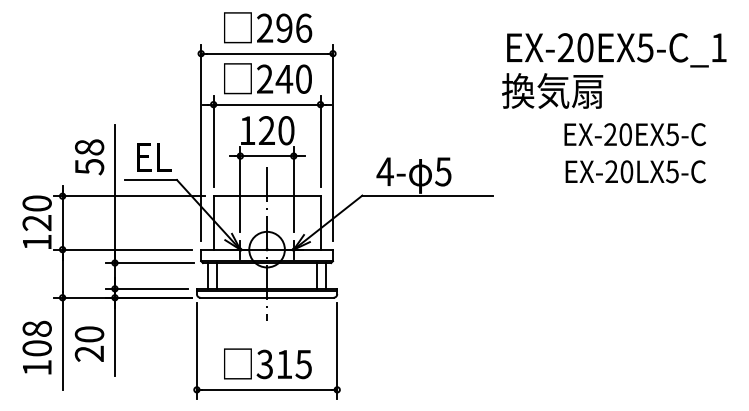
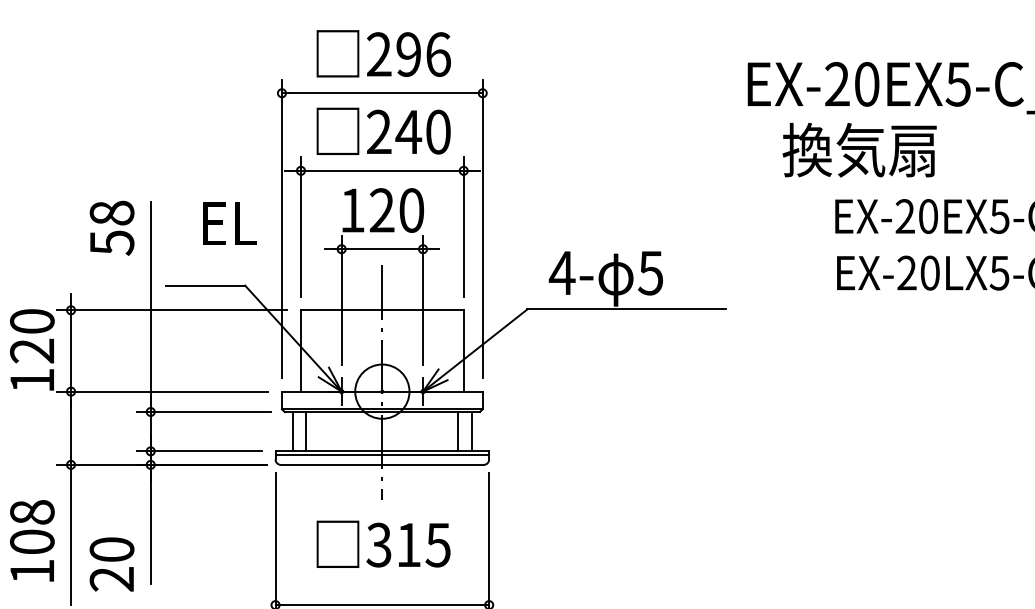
text: (552, 90) -> (859, 149), moved
text: (89, 157) -> (111, 228), moved
text: (154, 157) -> (230, 223), moved
text: (89, 343) -> (111, 563), moved
text: (267, 363) -> (382, 543), moved

